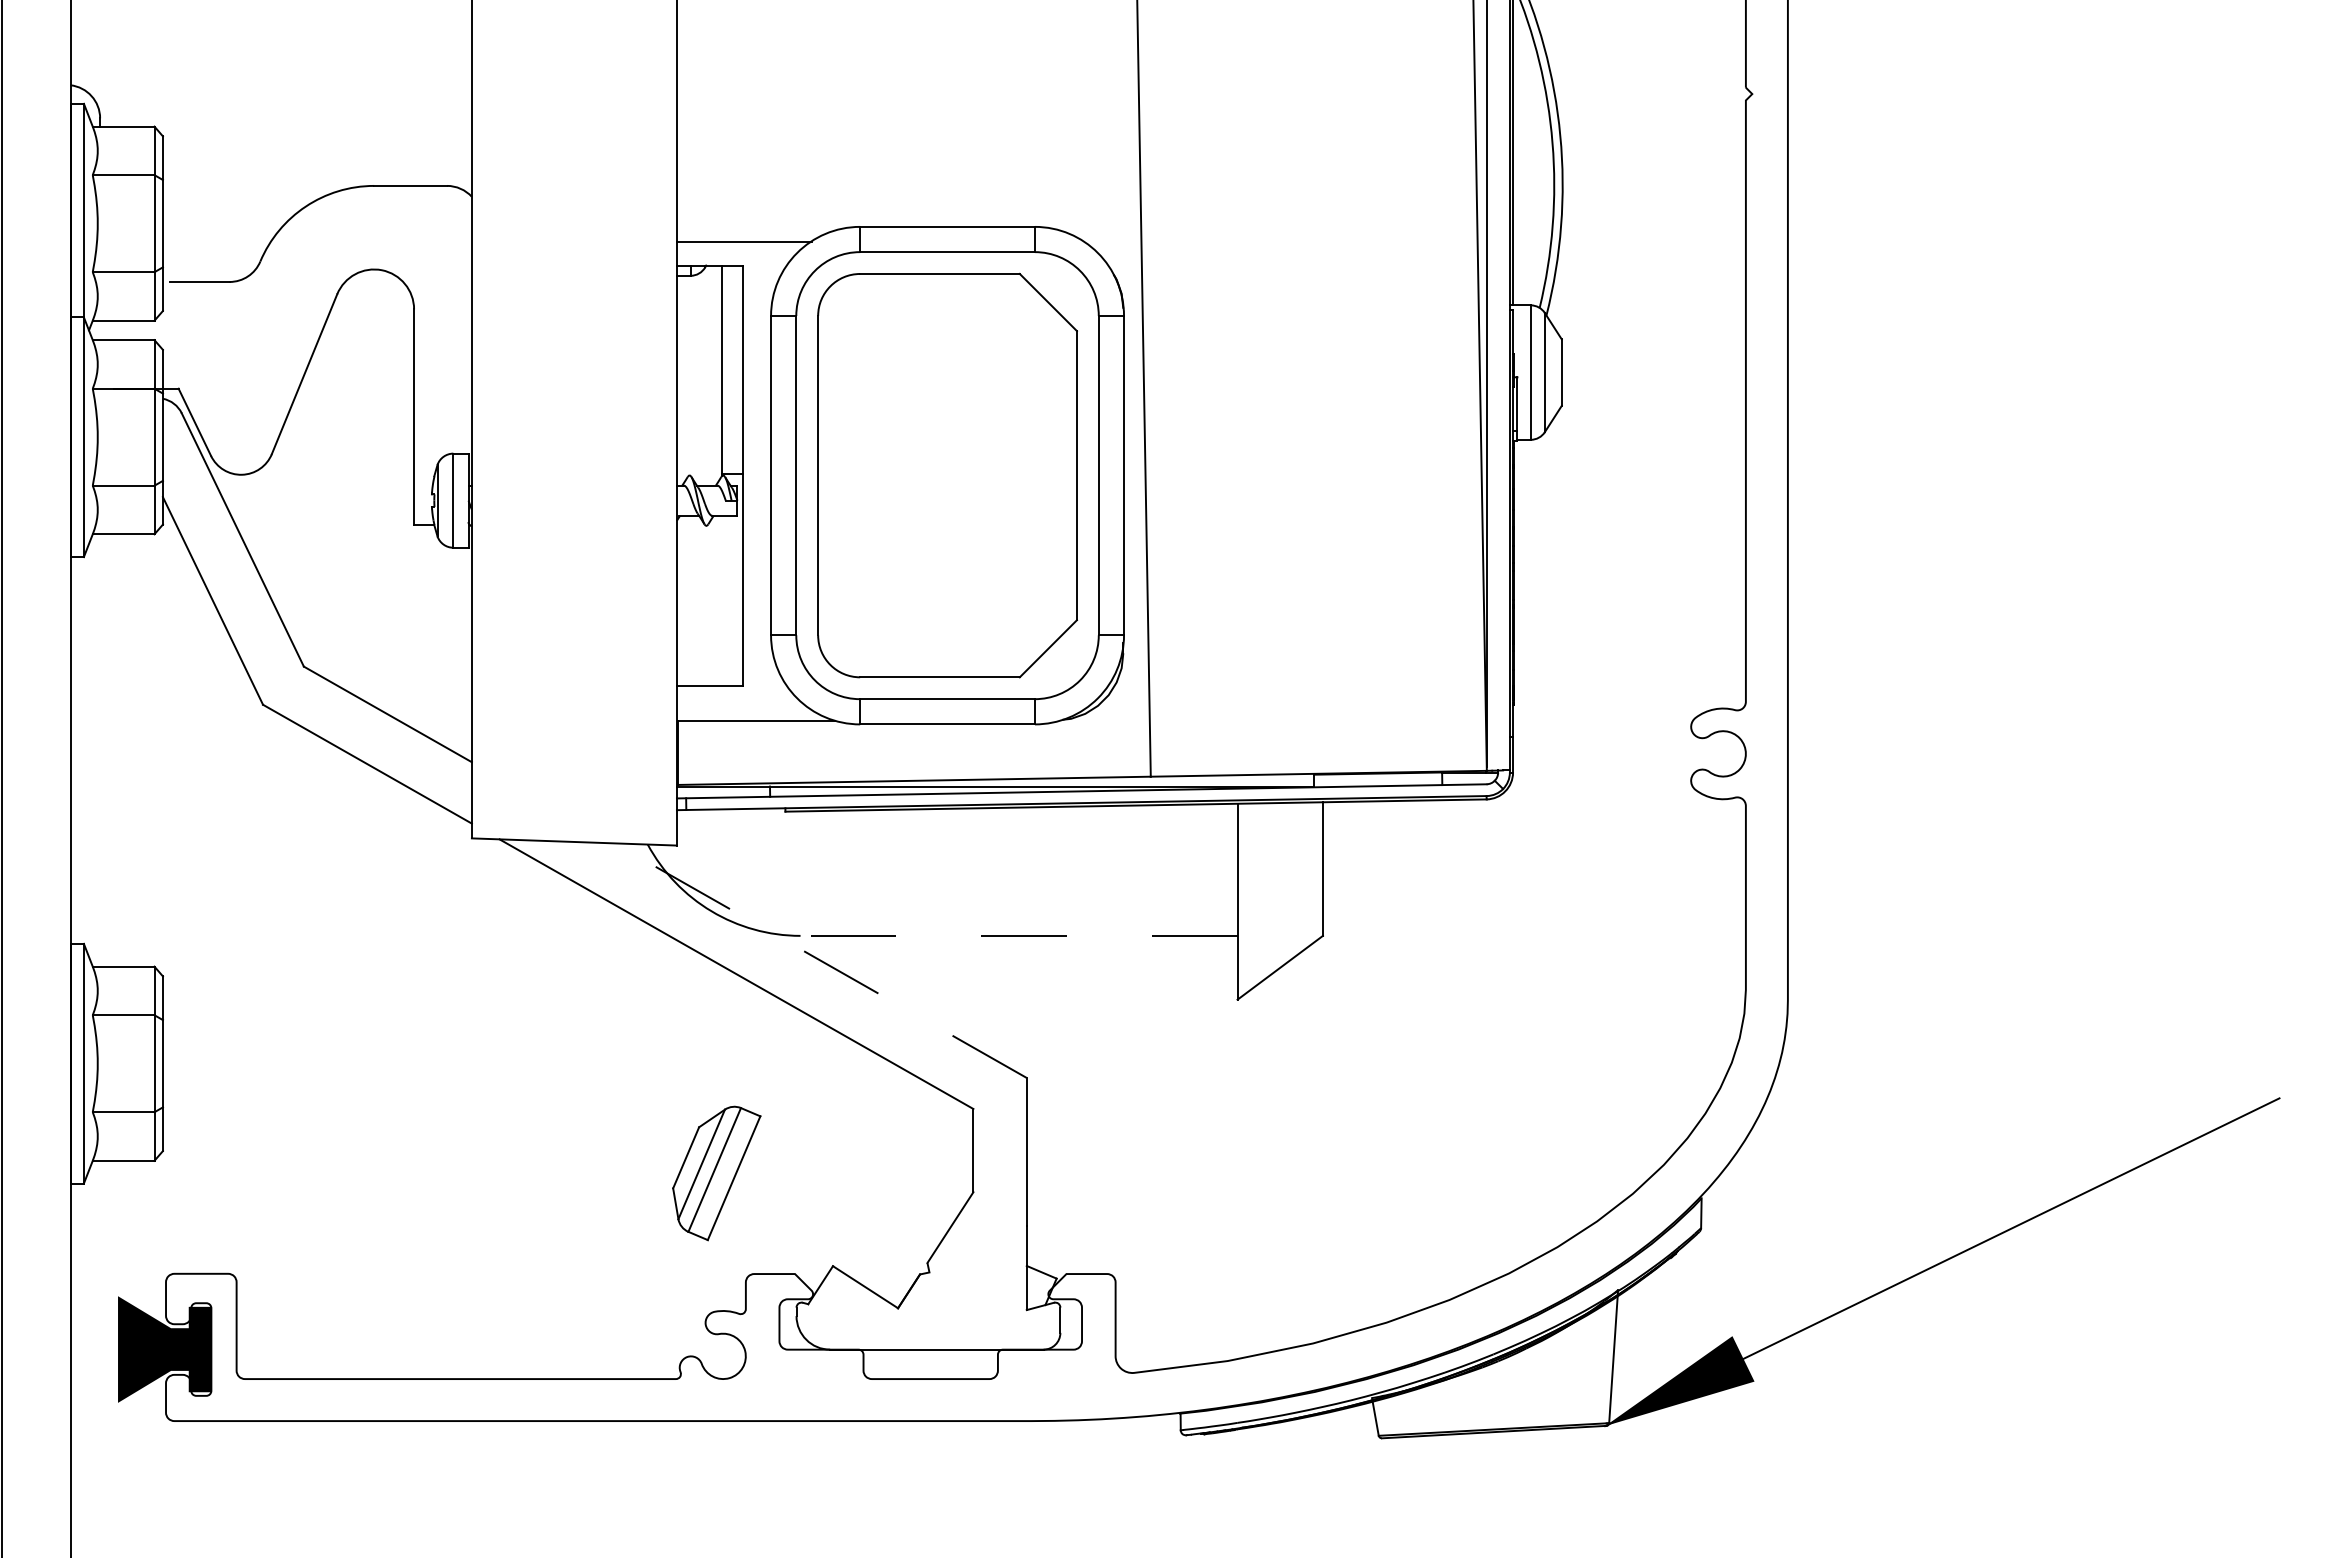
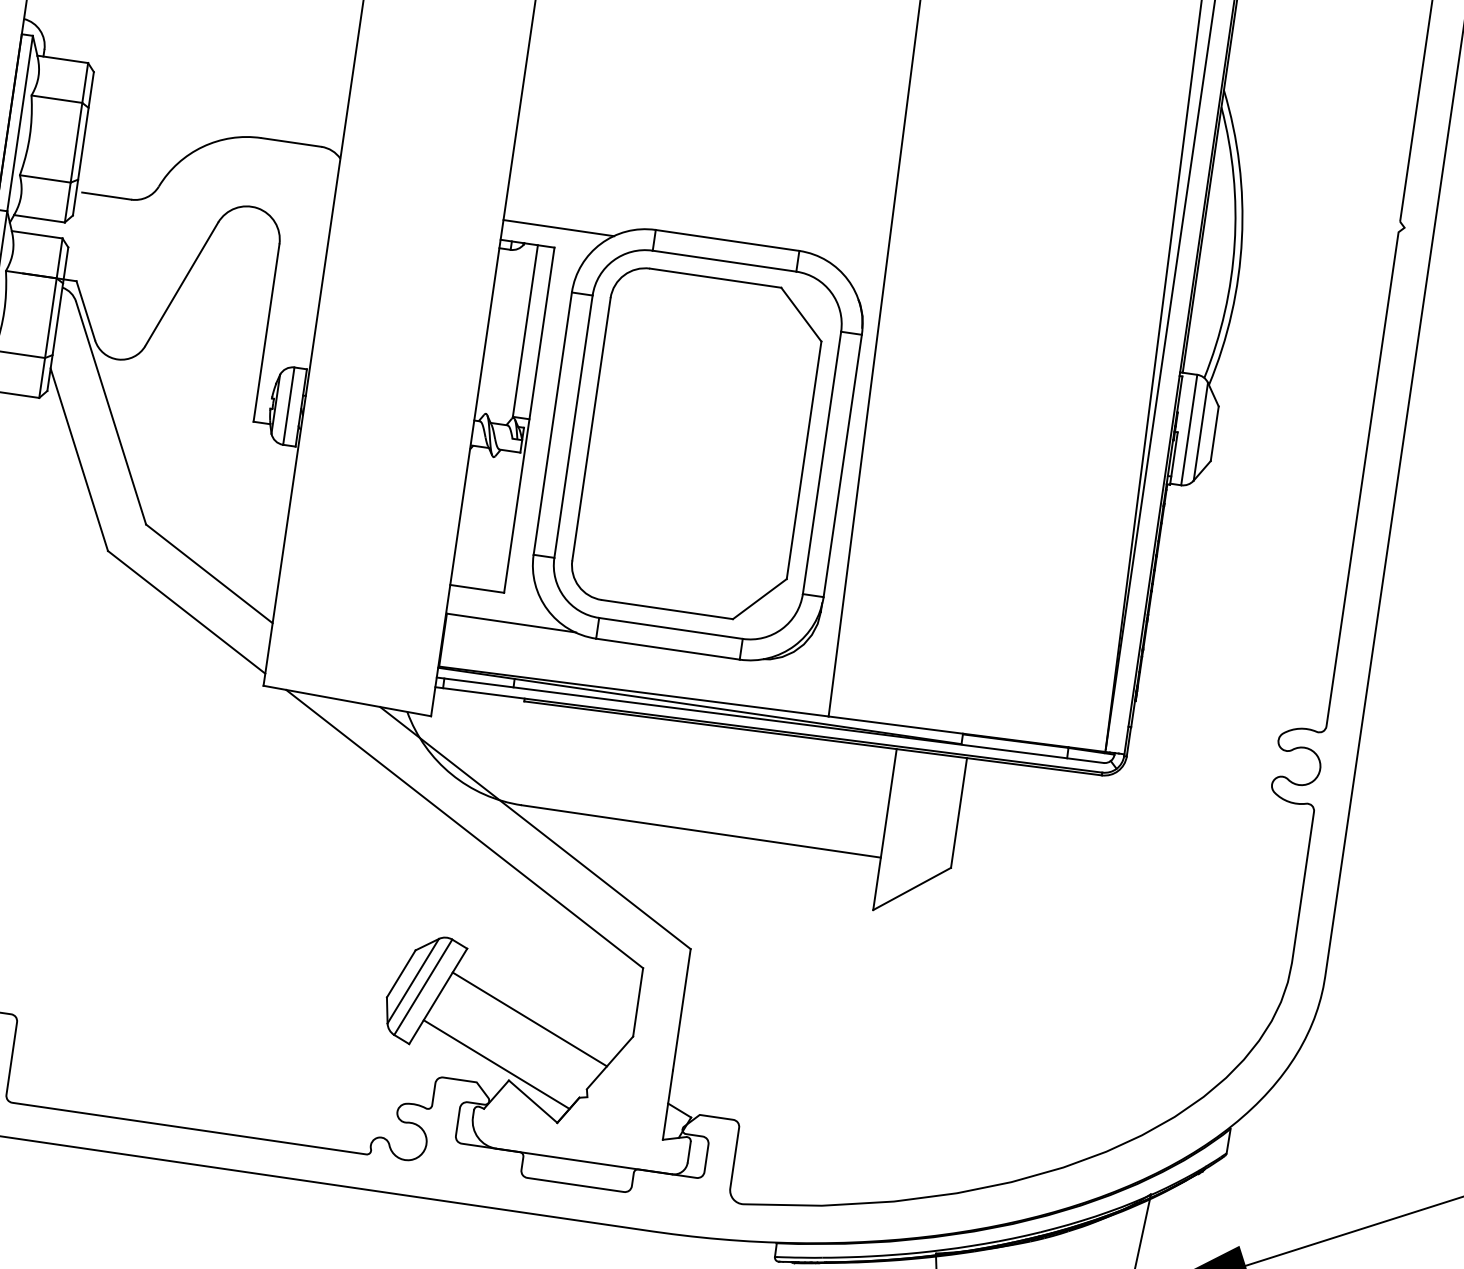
line: (1019, 935) -> (701, 831), dashed -> solid
line: (820, 960) -> (535, 827), dashed -> solid
line: (847, 1189) -> (530, 1019), added
line: (815, 1249) -> (496, 1064), added

